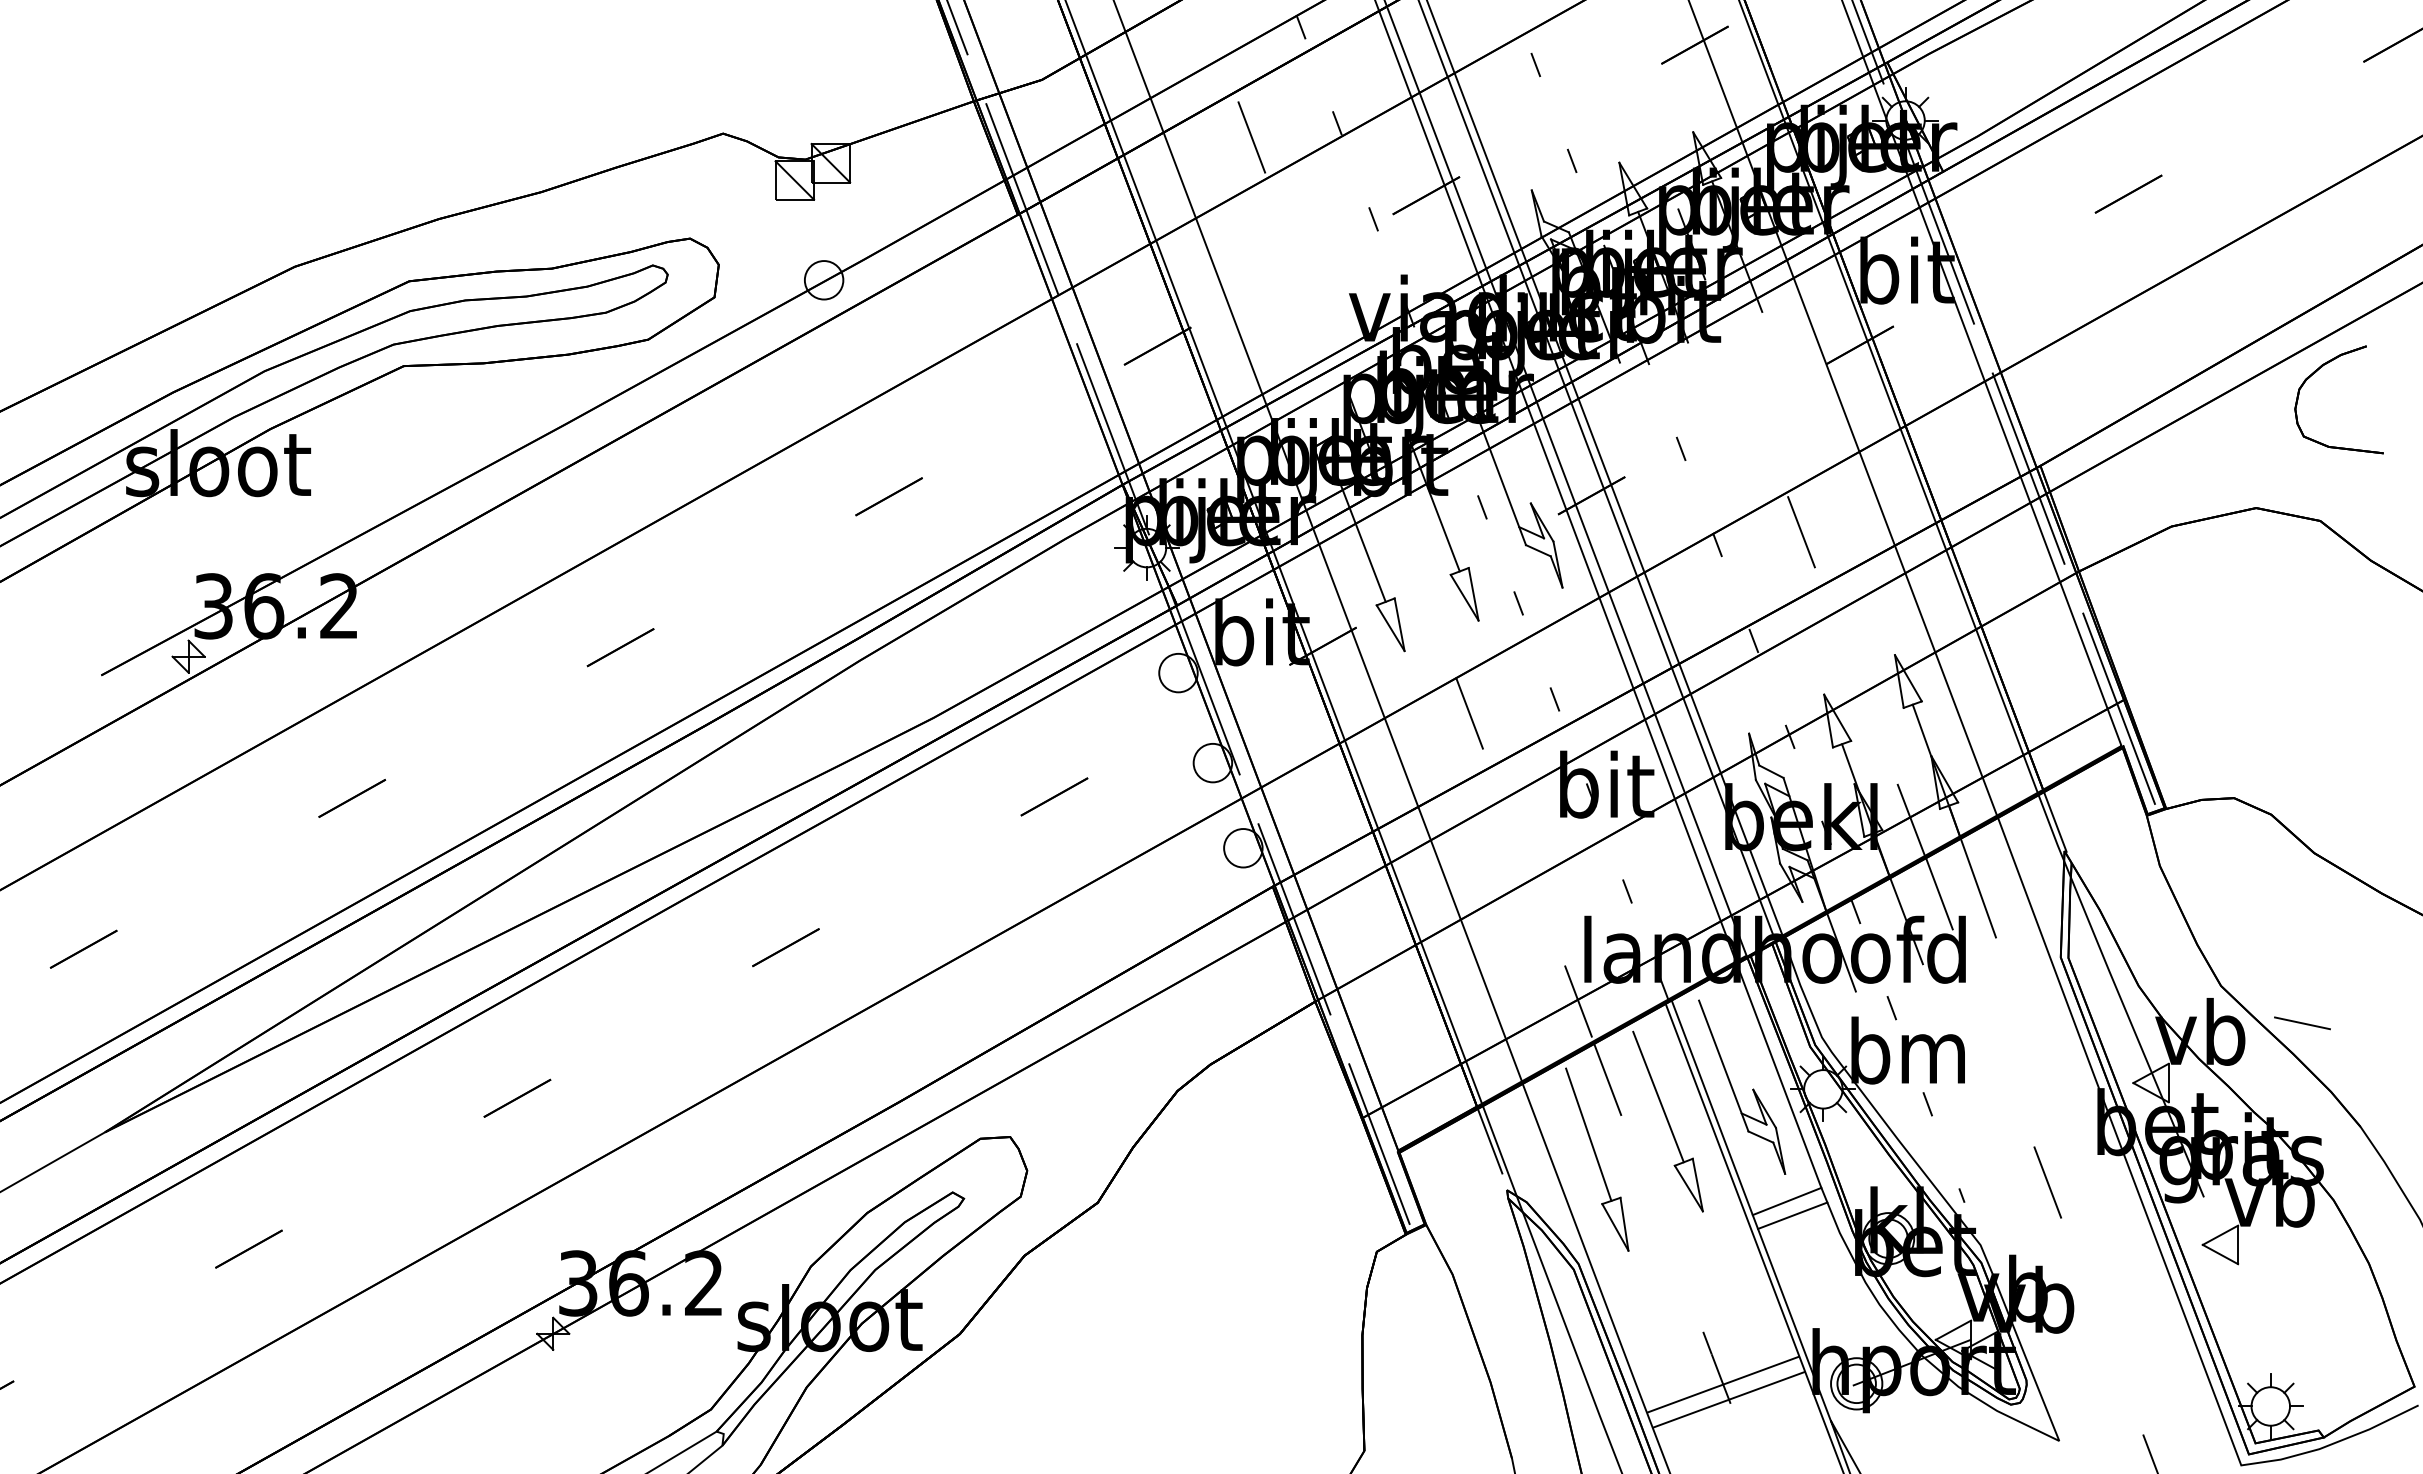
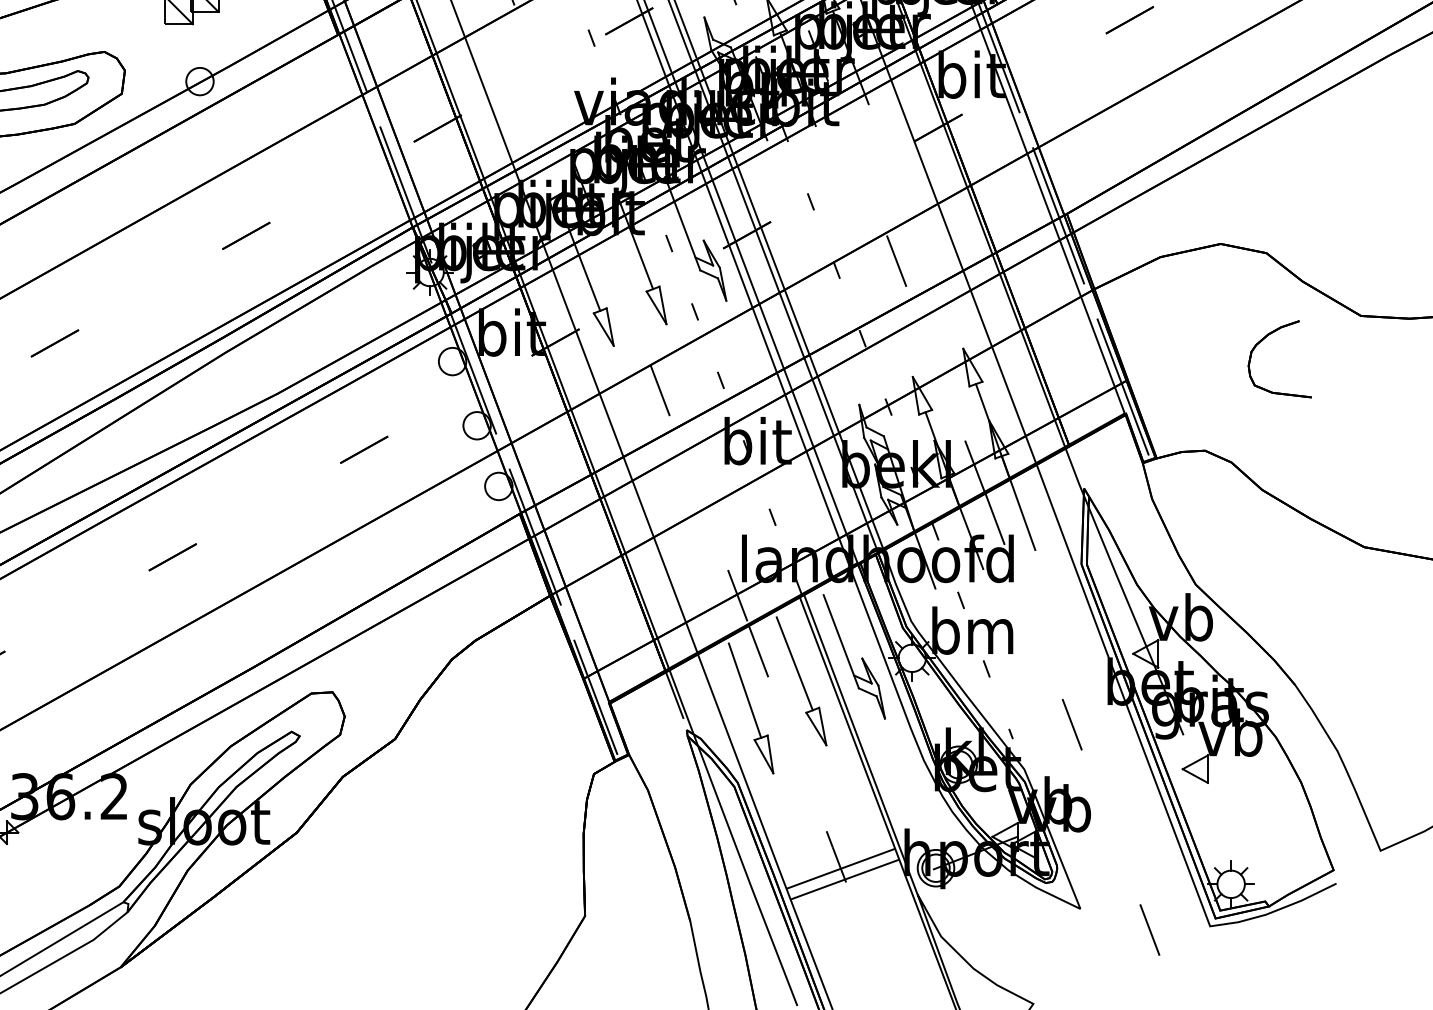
part: (2316, 372) -> (1263, 339), moved
line: (2055, 822) -> (1077, 468), removed
line: (2302, 1023) -> (1253, 611), removed
line: (1786, 1201) -> (885, 738), removed
line: (1792, 1215) -> (890, 748), removed

